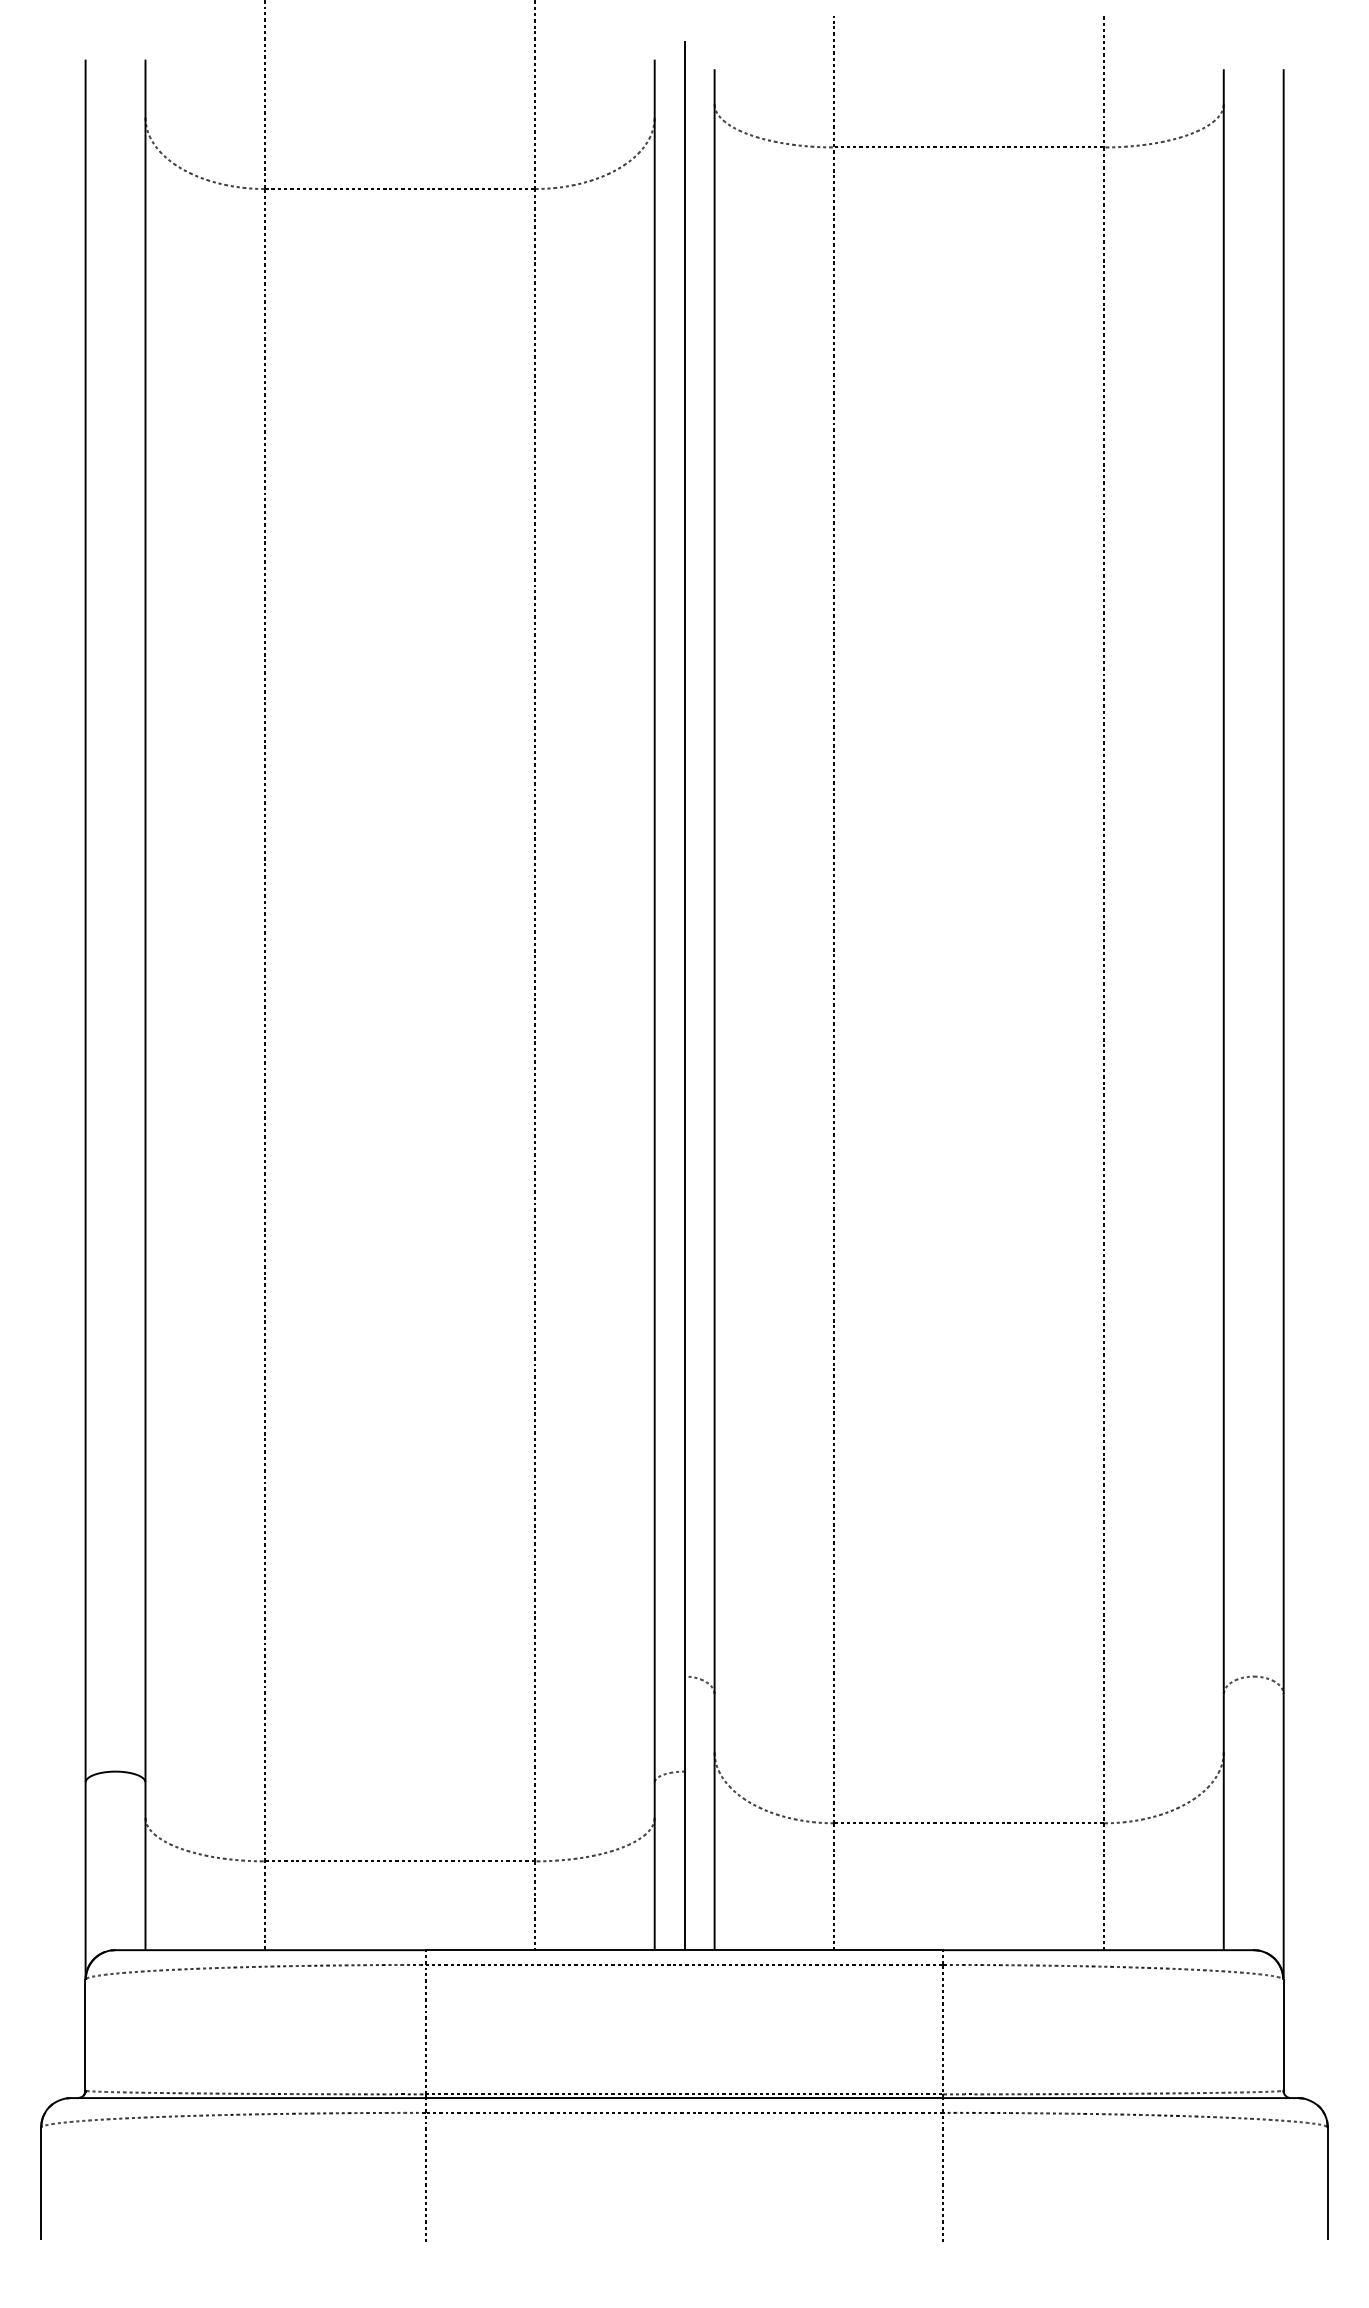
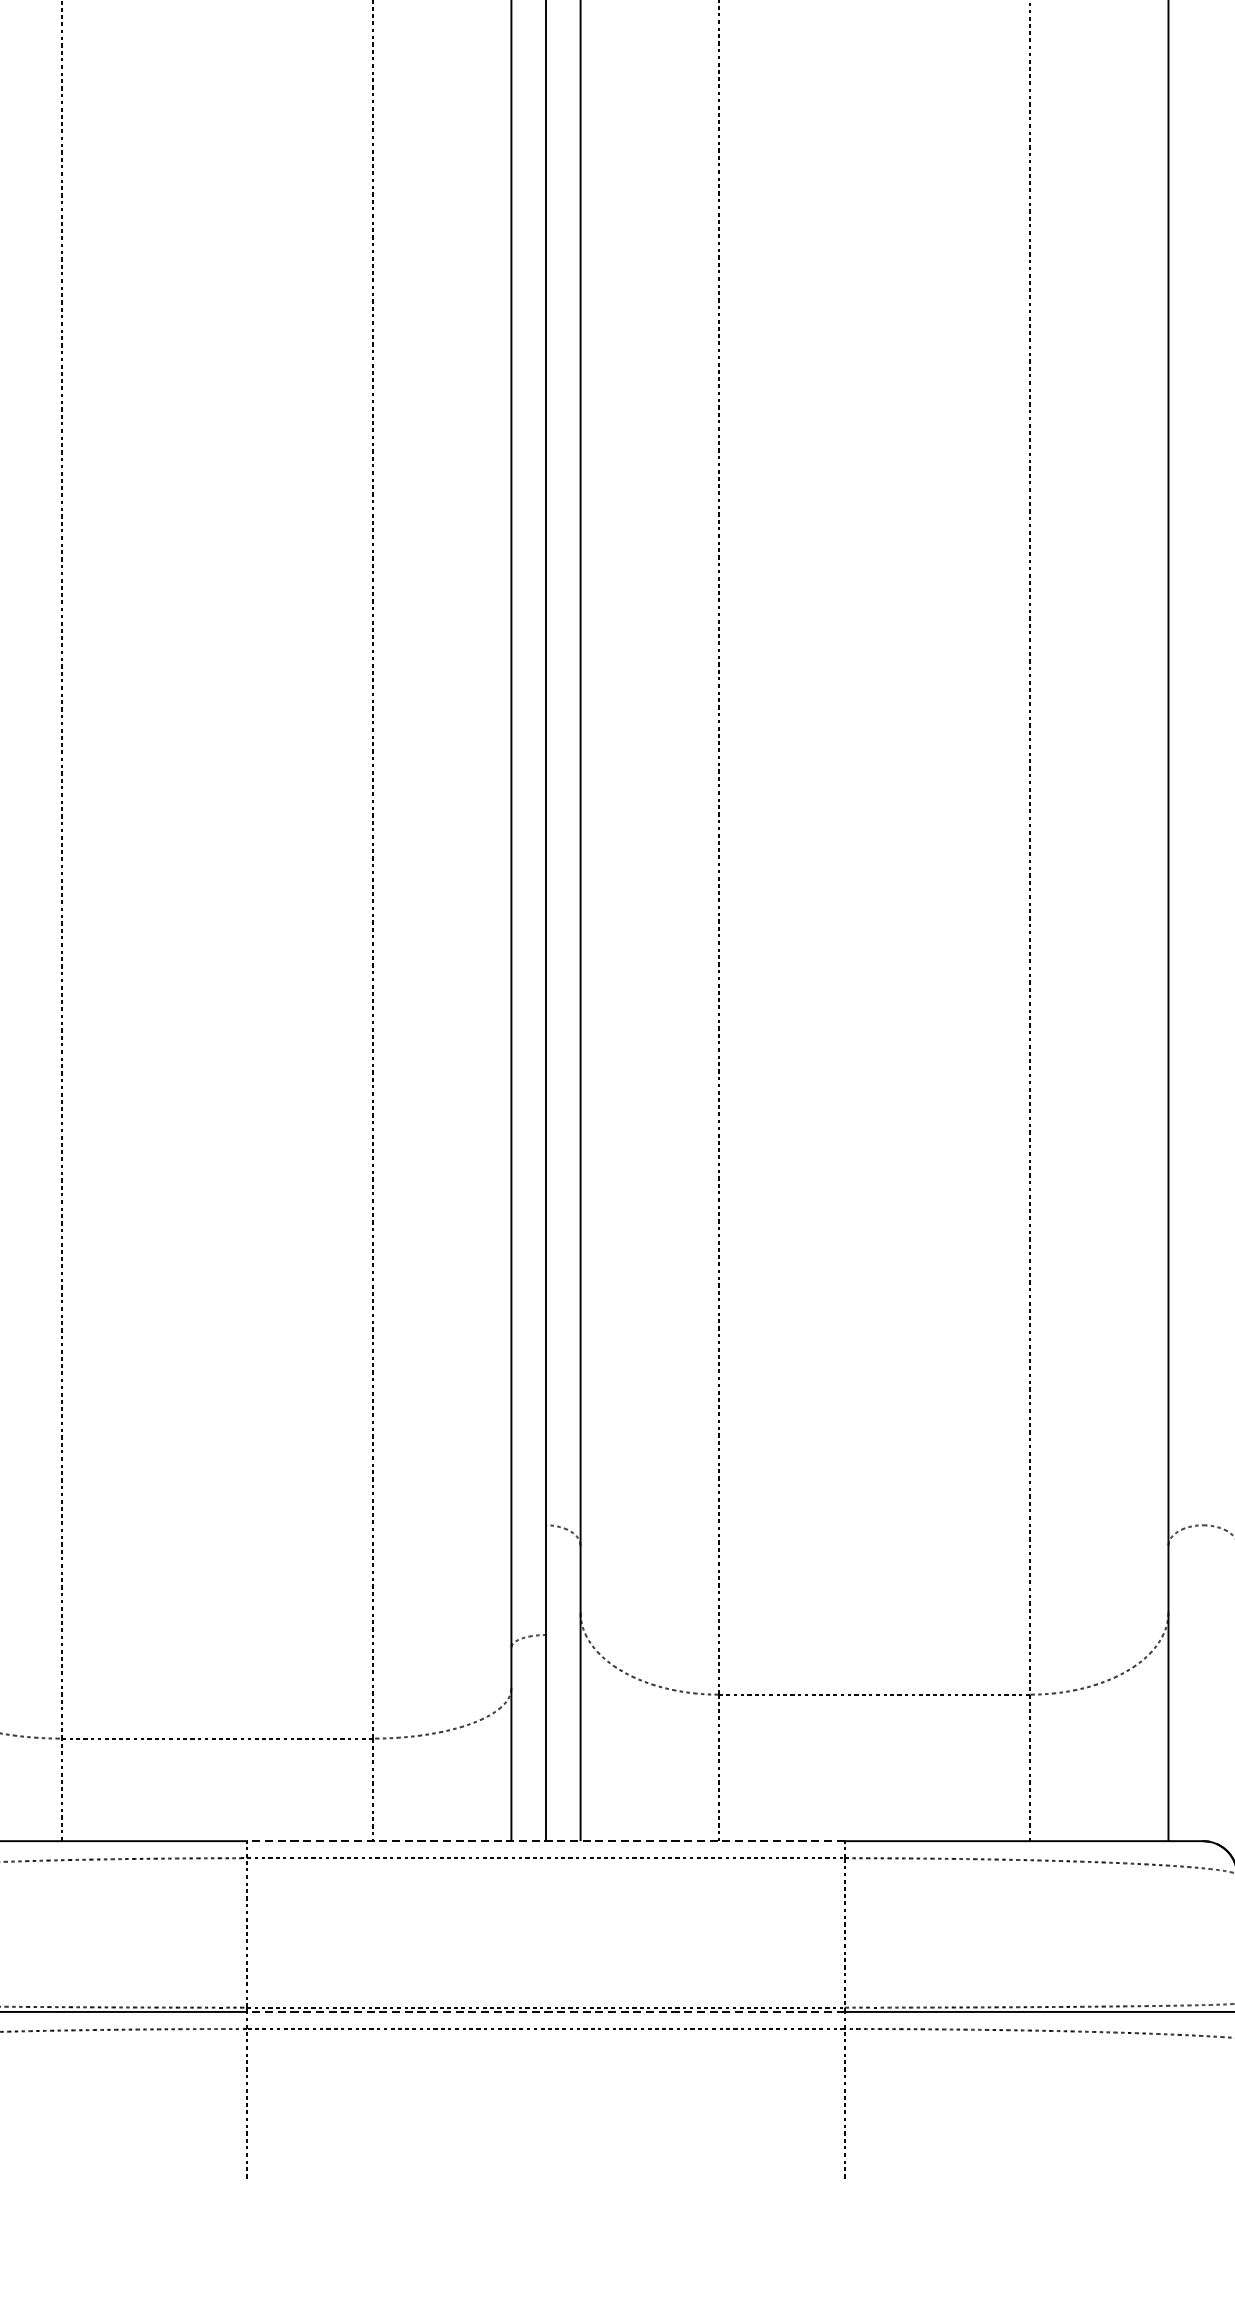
line: (684, 1950) -> (545, 1841), solid -> dashed
line: (684, 2098) -> (545, 2012), solid -> dashed

